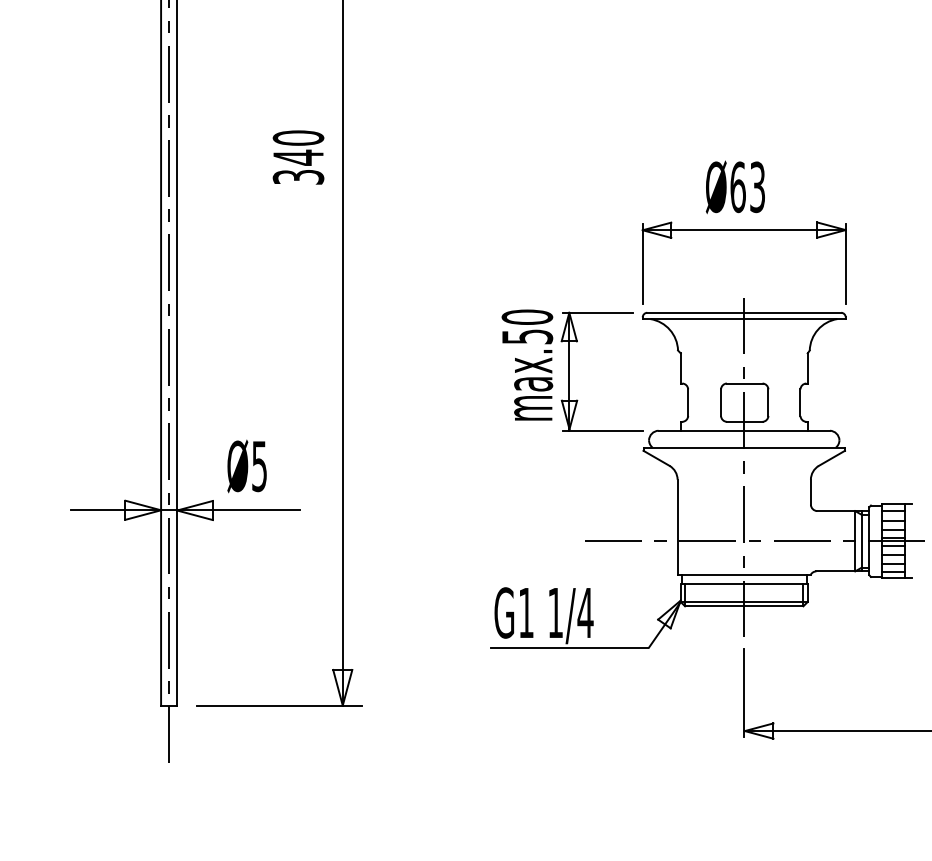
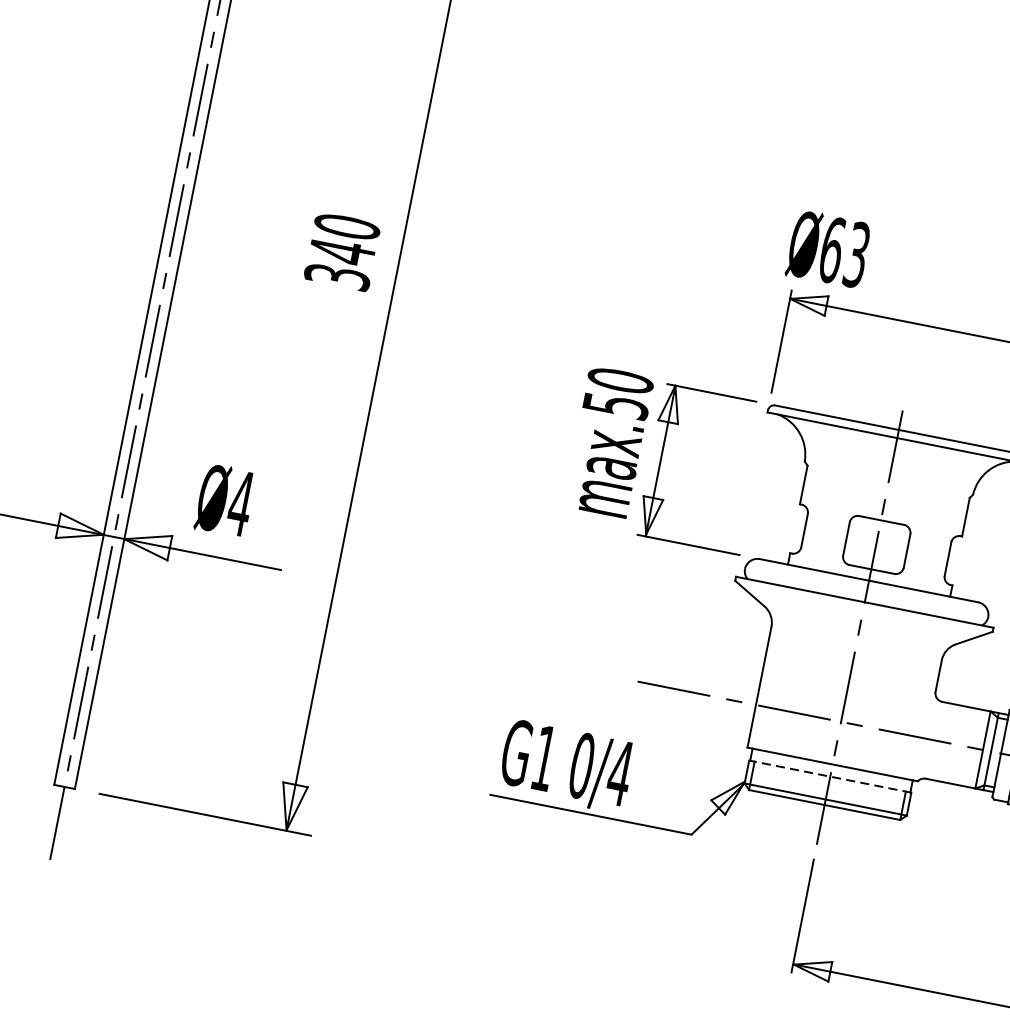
text: (298, 157) -> (342, 251), moved
text: (734, 187) -> (827, 249), moved
text: (259, 466) -> (240, 503), Ø5 -> Ø4
line: (744, 584) -> (830, 777), solid -> dashed
text: (555, 612) -> (581, 765), 1/4 -> 0/4

